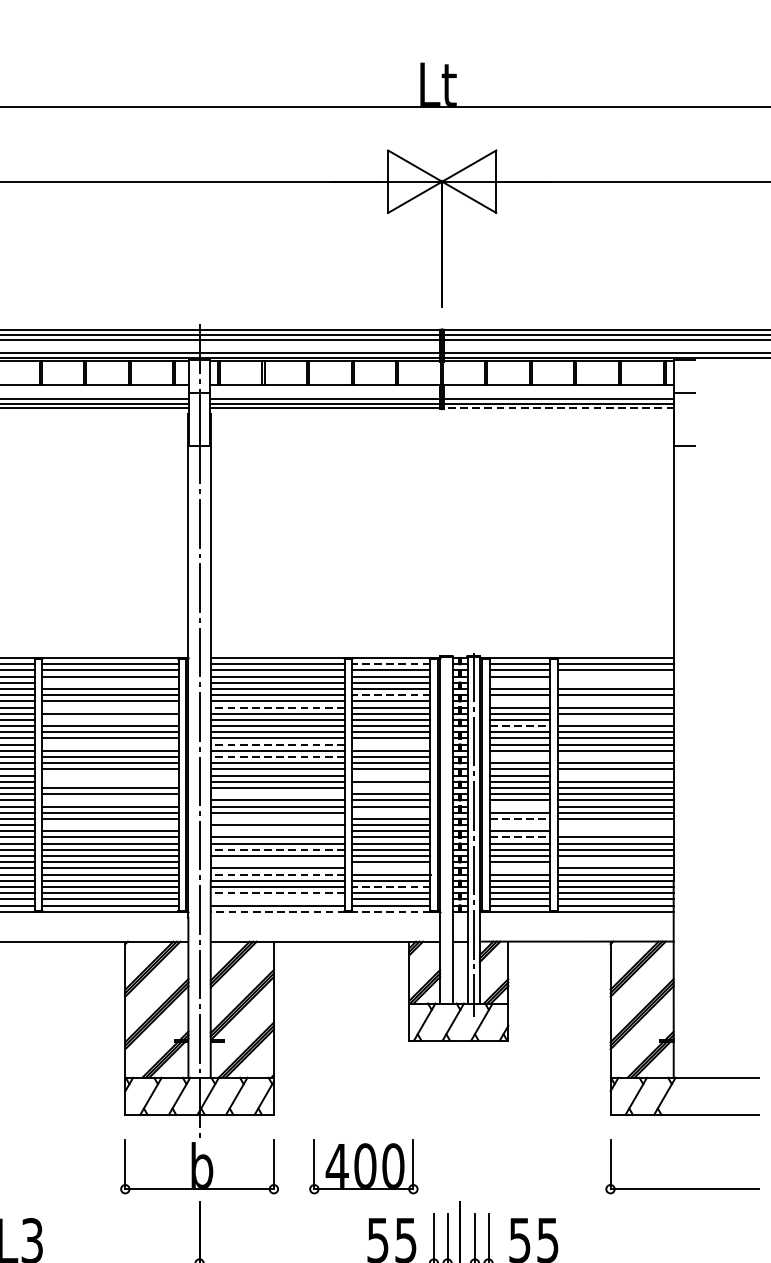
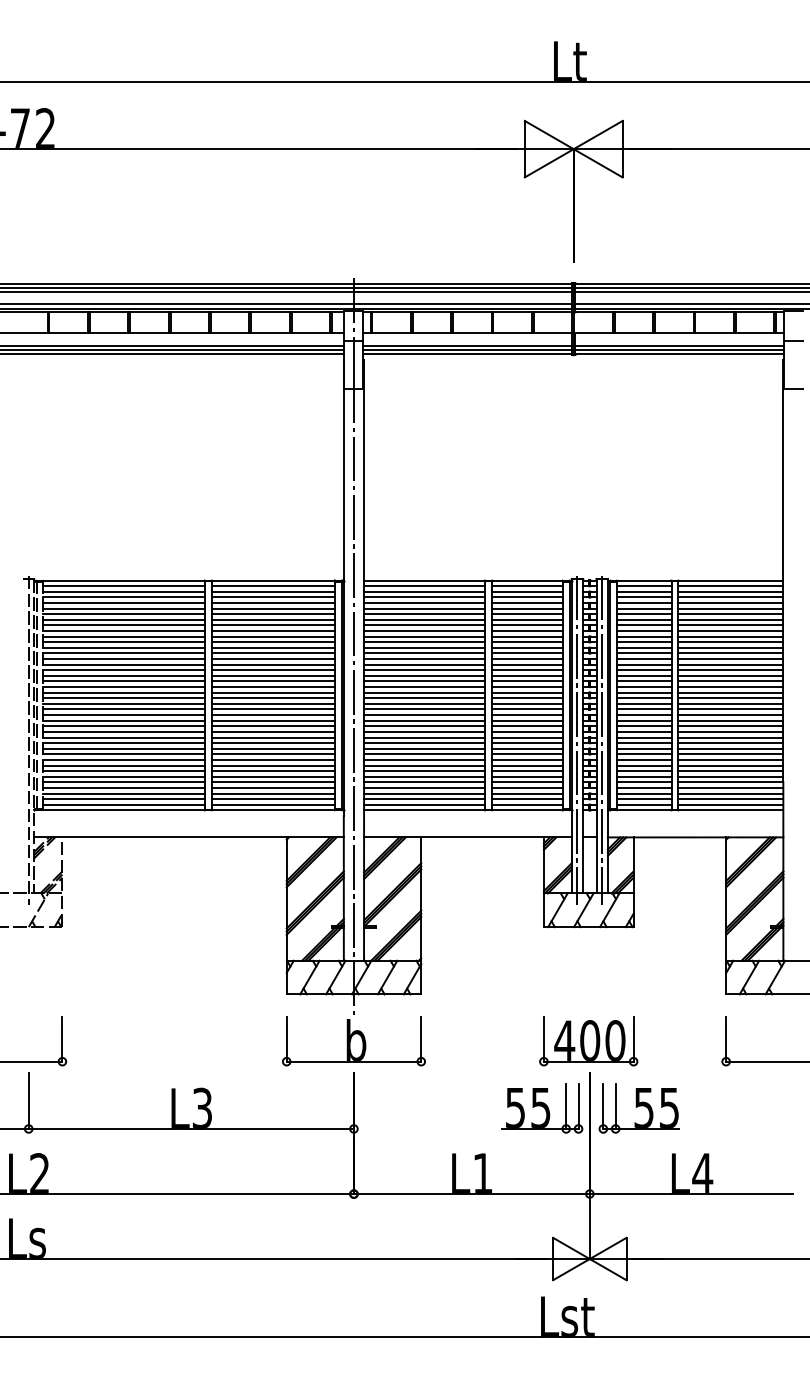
line: (559, 408) -> (679, 354), dashed -> solid
line: (391, 664) -> (527, 586), dashed -> solid
line: (615, 676) -> (730, 597), added
line: (109, 682) -> (272, 602), added
line: (519, 682) -> (643, 602), added
line: (615, 682) -> (730, 602), added
line: (391, 695) -> (527, 614), dashed -> solid
line: (519, 701) -> (643, 619), added
line: (615, 701) -> (730, 619), added
line: (109, 707) -> (272, 625), added
line: (277, 707) -> (424, 625), dashed -> solid
line: (109, 719) -> (272, 636), added
line: (615, 719) -> (730, 636), added
line: (520, 726) -> (644, 642), dashed -> solid
line: (109, 745) -> (272, 659), added
line: (277, 745) -> (424, 659), dashed -> solid
line: (391, 745) -> (527, 659), added
line: (277, 757) -> (424, 670), dashed -> solid
line: (519, 757) -> (643, 670), added
line: (615, 757) -> (730, 670), added
line: (109, 776) -> (272, 687), added
line: (391, 776) -> (527, 687), added
line: (615, 776) -> (730, 687), added
line: (109, 781) -> (272, 692), added
line: (391, 788) -> (527, 698), added
line: (277, 793) -> (424, 703), added
line: (109, 800) -> (272, 709), added
line: (519, 806) -> (643, 715), added
line: (391, 812) -> (527, 720), added
line: (277, 819) -> (424, 726), added
line: (520, 819) -> (644, 726), dashed -> solid
line: (109, 824) -> (272, 731), added
line: (519, 824) -> (643, 731), added
line: (615, 824) -> (730, 731), added
line: (277, 831) -> (424, 737), added
line: (615, 831) -> (730, 737), added
line: (446, 834) -> (577, 740), added
line: (520, 837) -> (644, 743), dashed -> solid
line: (277, 850) -> (424, 754), dashed -> solid
line: (277, 862) -> (424, 765), added
line: (615, 862) -> (730, 765), added
line: (391, 868) -> (527, 771), added
line: (519, 868) -> (643, 771), added
line: (277, 874) -> (424, 776), dashed -> solid
line: (391, 886) -> (527, 787), dashed -> solid
line: (277, 893) -> (424, 793), dashed -> solid
line: (277, 899) -> (424, 799), added
line: (320, 911) -> (463, 810), dashed -> solid
part: (363, 1166) -> (588, 1041), moved

